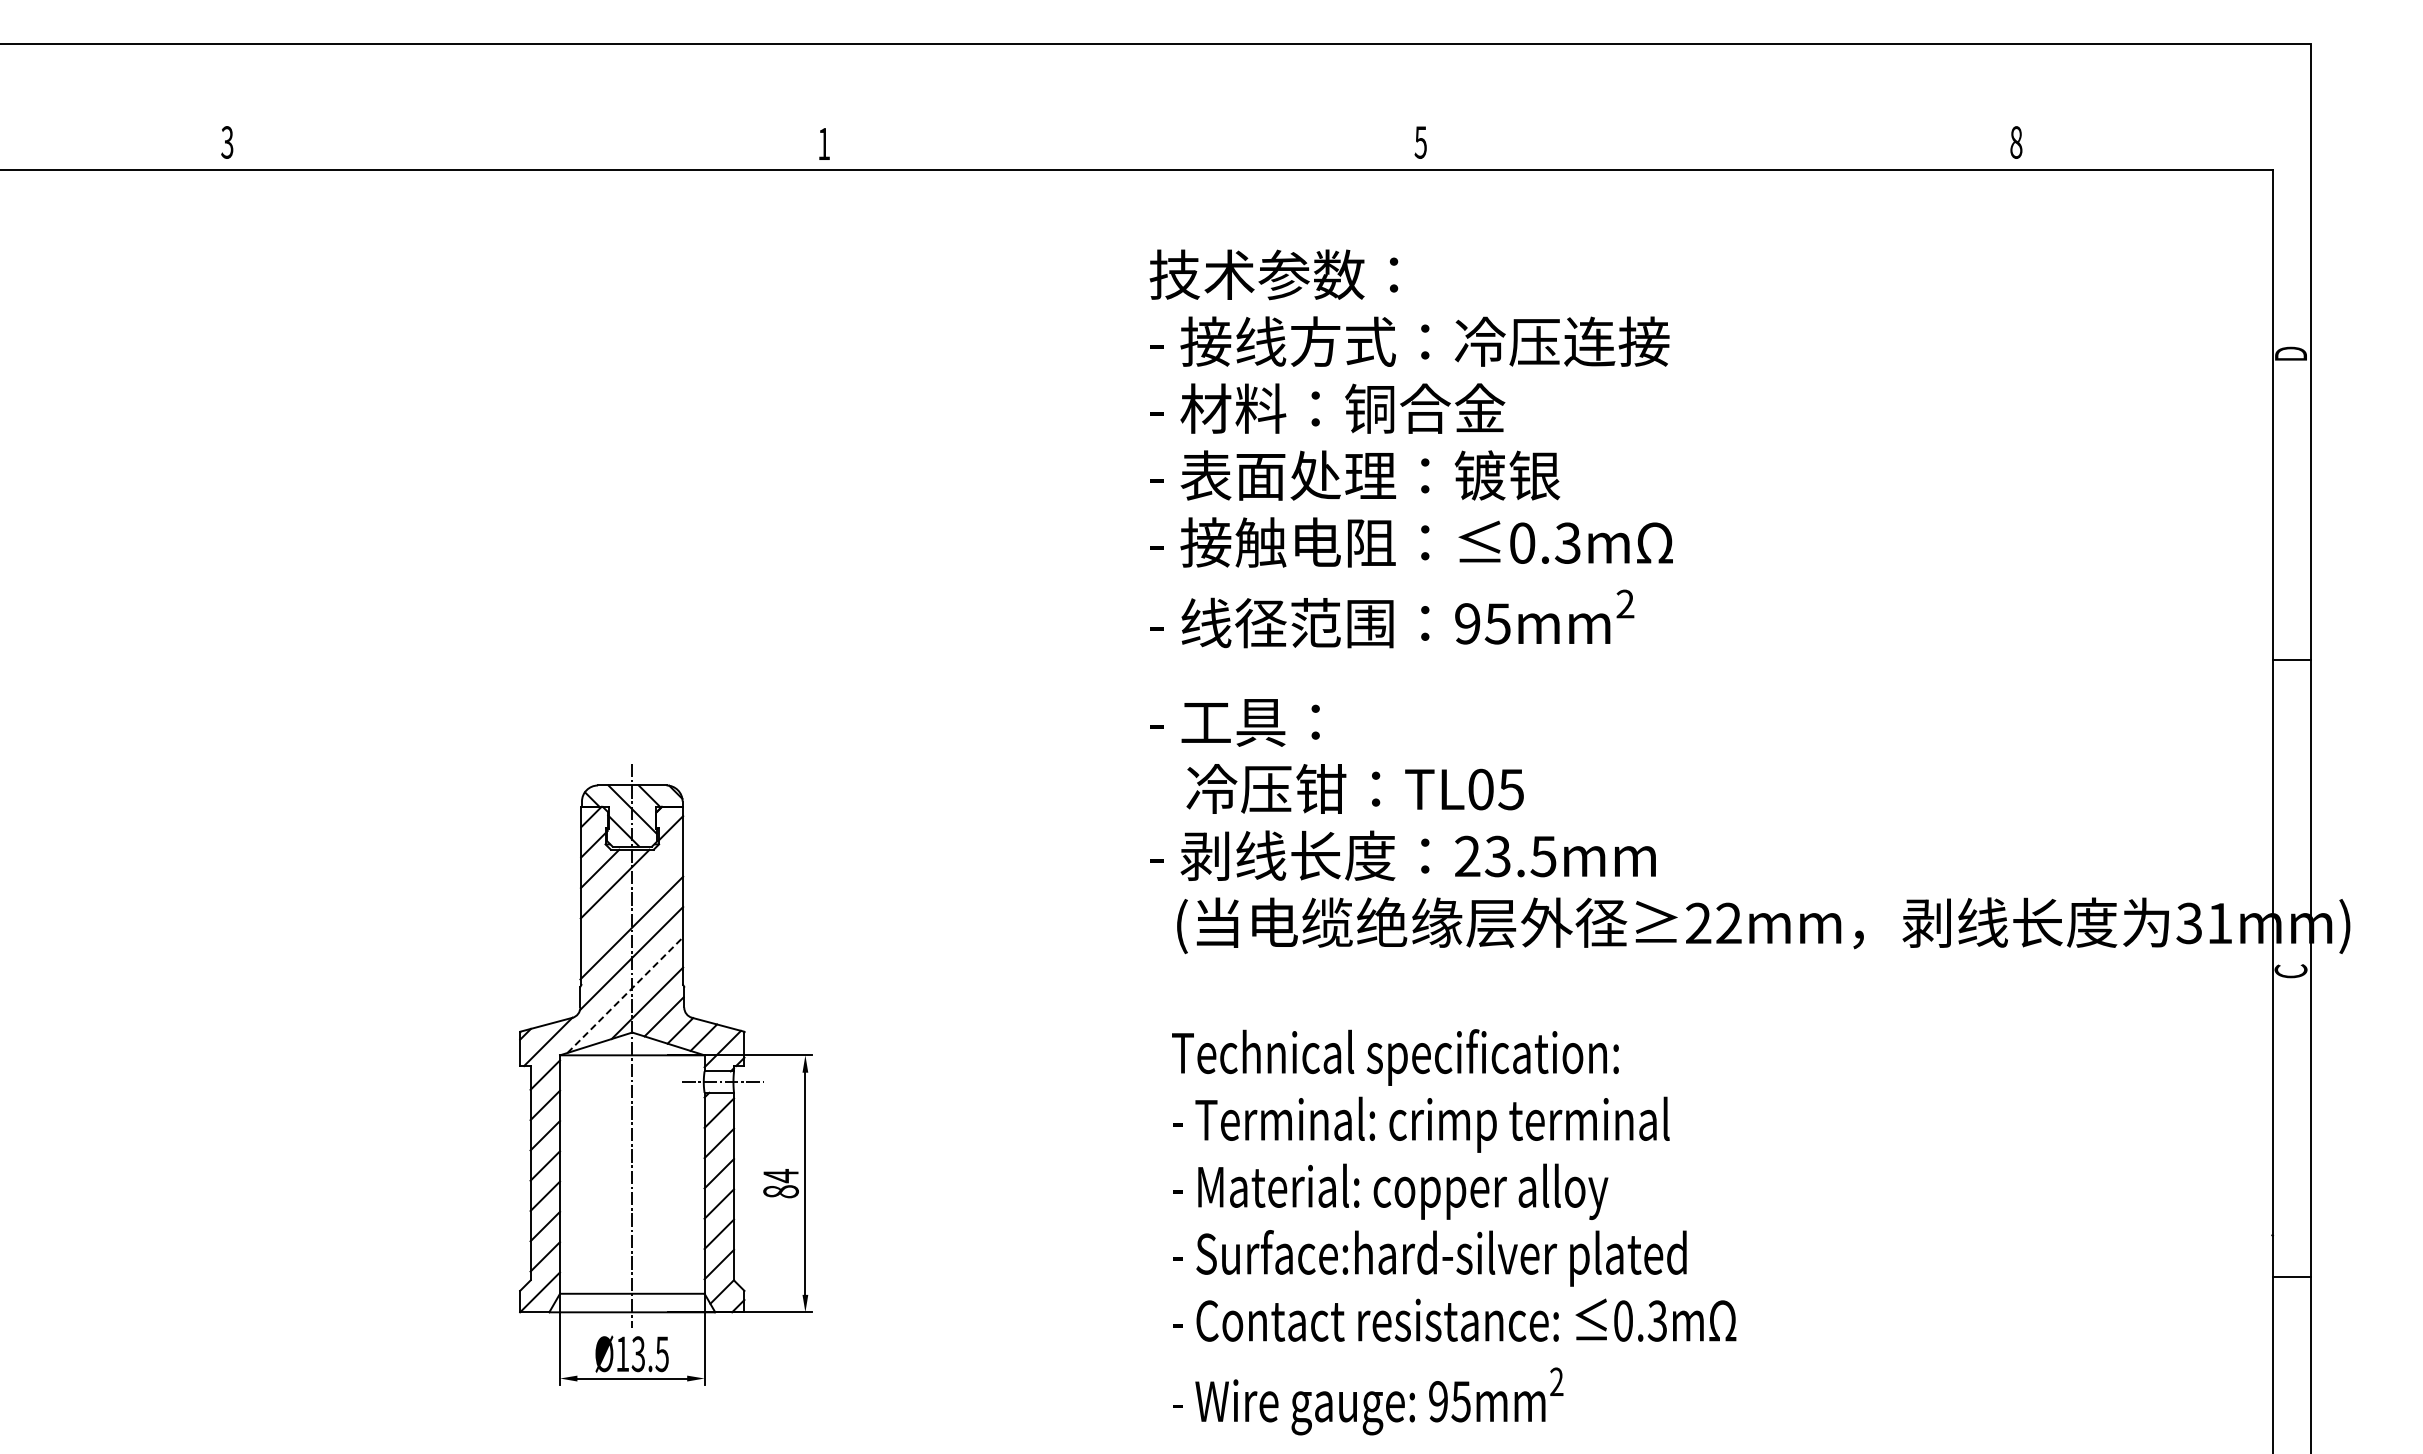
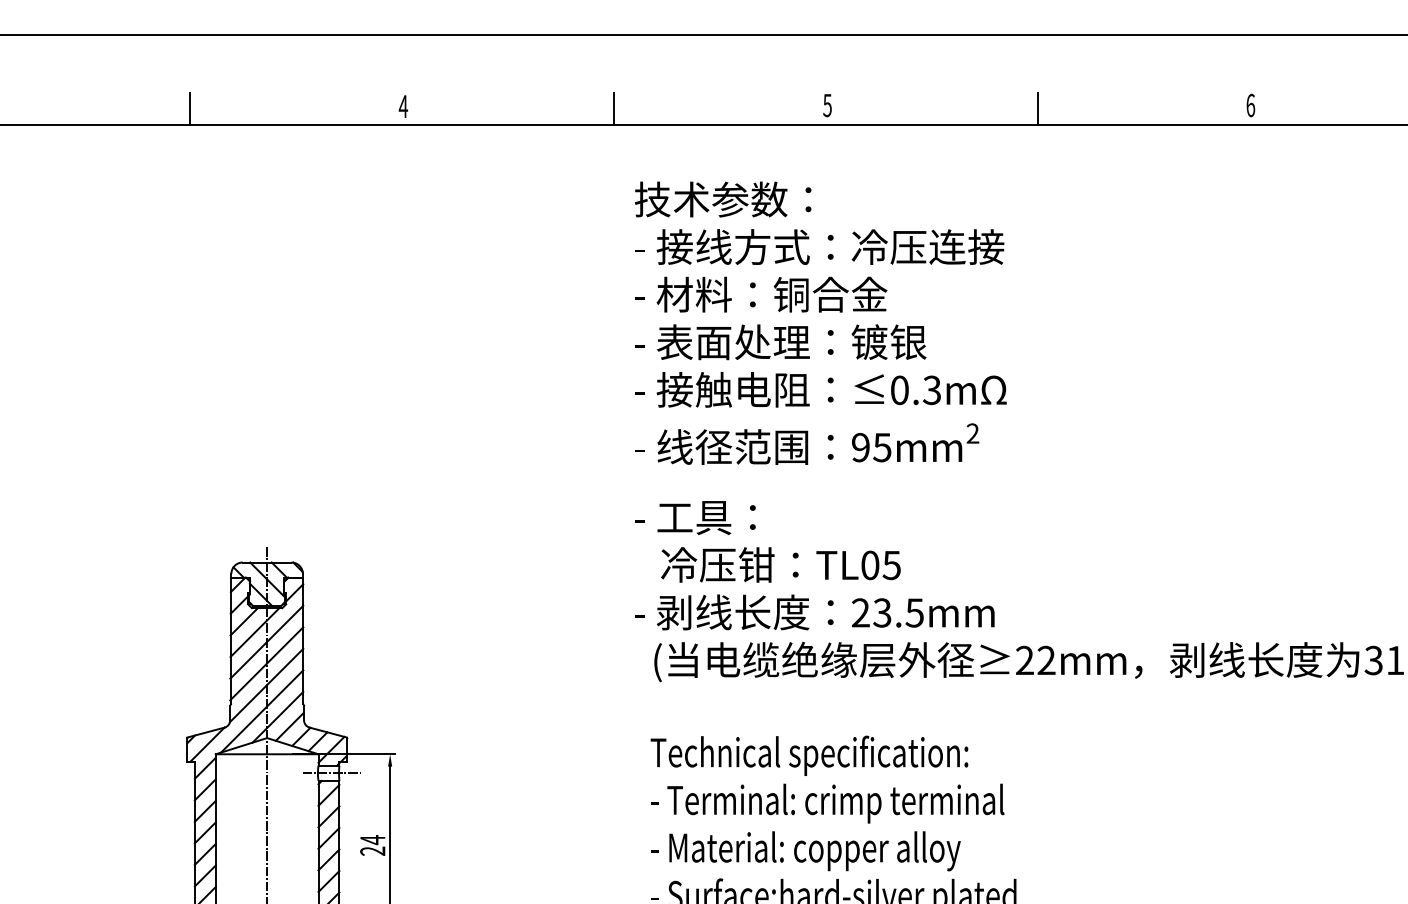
text: (2016, 142) -> (1250, 105), 8 -> 6
text: (823, 143) -> (403, 106), 1 -> 4
line: (523, 146) -> (189, 108), added
line: (1120, 146) -> (614, 108), added
line: (1717, 146) -> (1038, 108), added
line: (631, 897) -> (266, 642), added
line: (625, 995) -> (262, 711), dashed -> solid
text: (780, 1191) -> (372, 851), 84 -> 24

